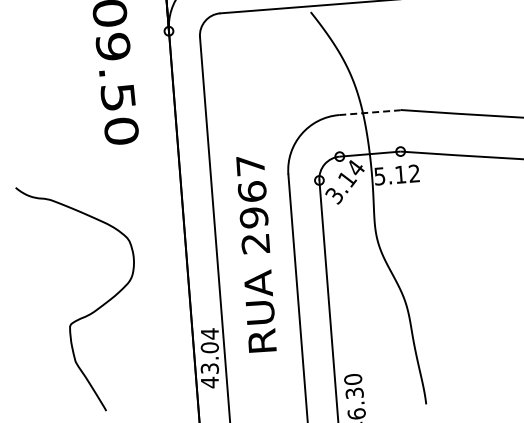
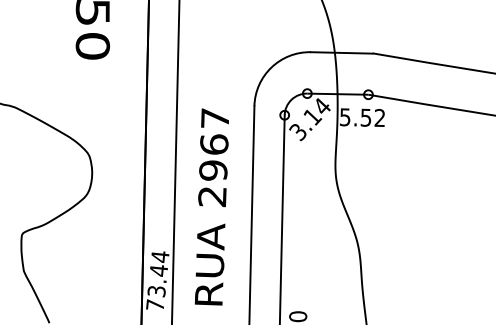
line: (369, 112) -> (341, 52), dashed -> solid
text: (400, 174) -> (365, 117), 5.12 -> 5.52
text: (256, 254) -> (212, 207), moved
text: (209, 365) -> (156, 288), 43.04 -> 73.44

